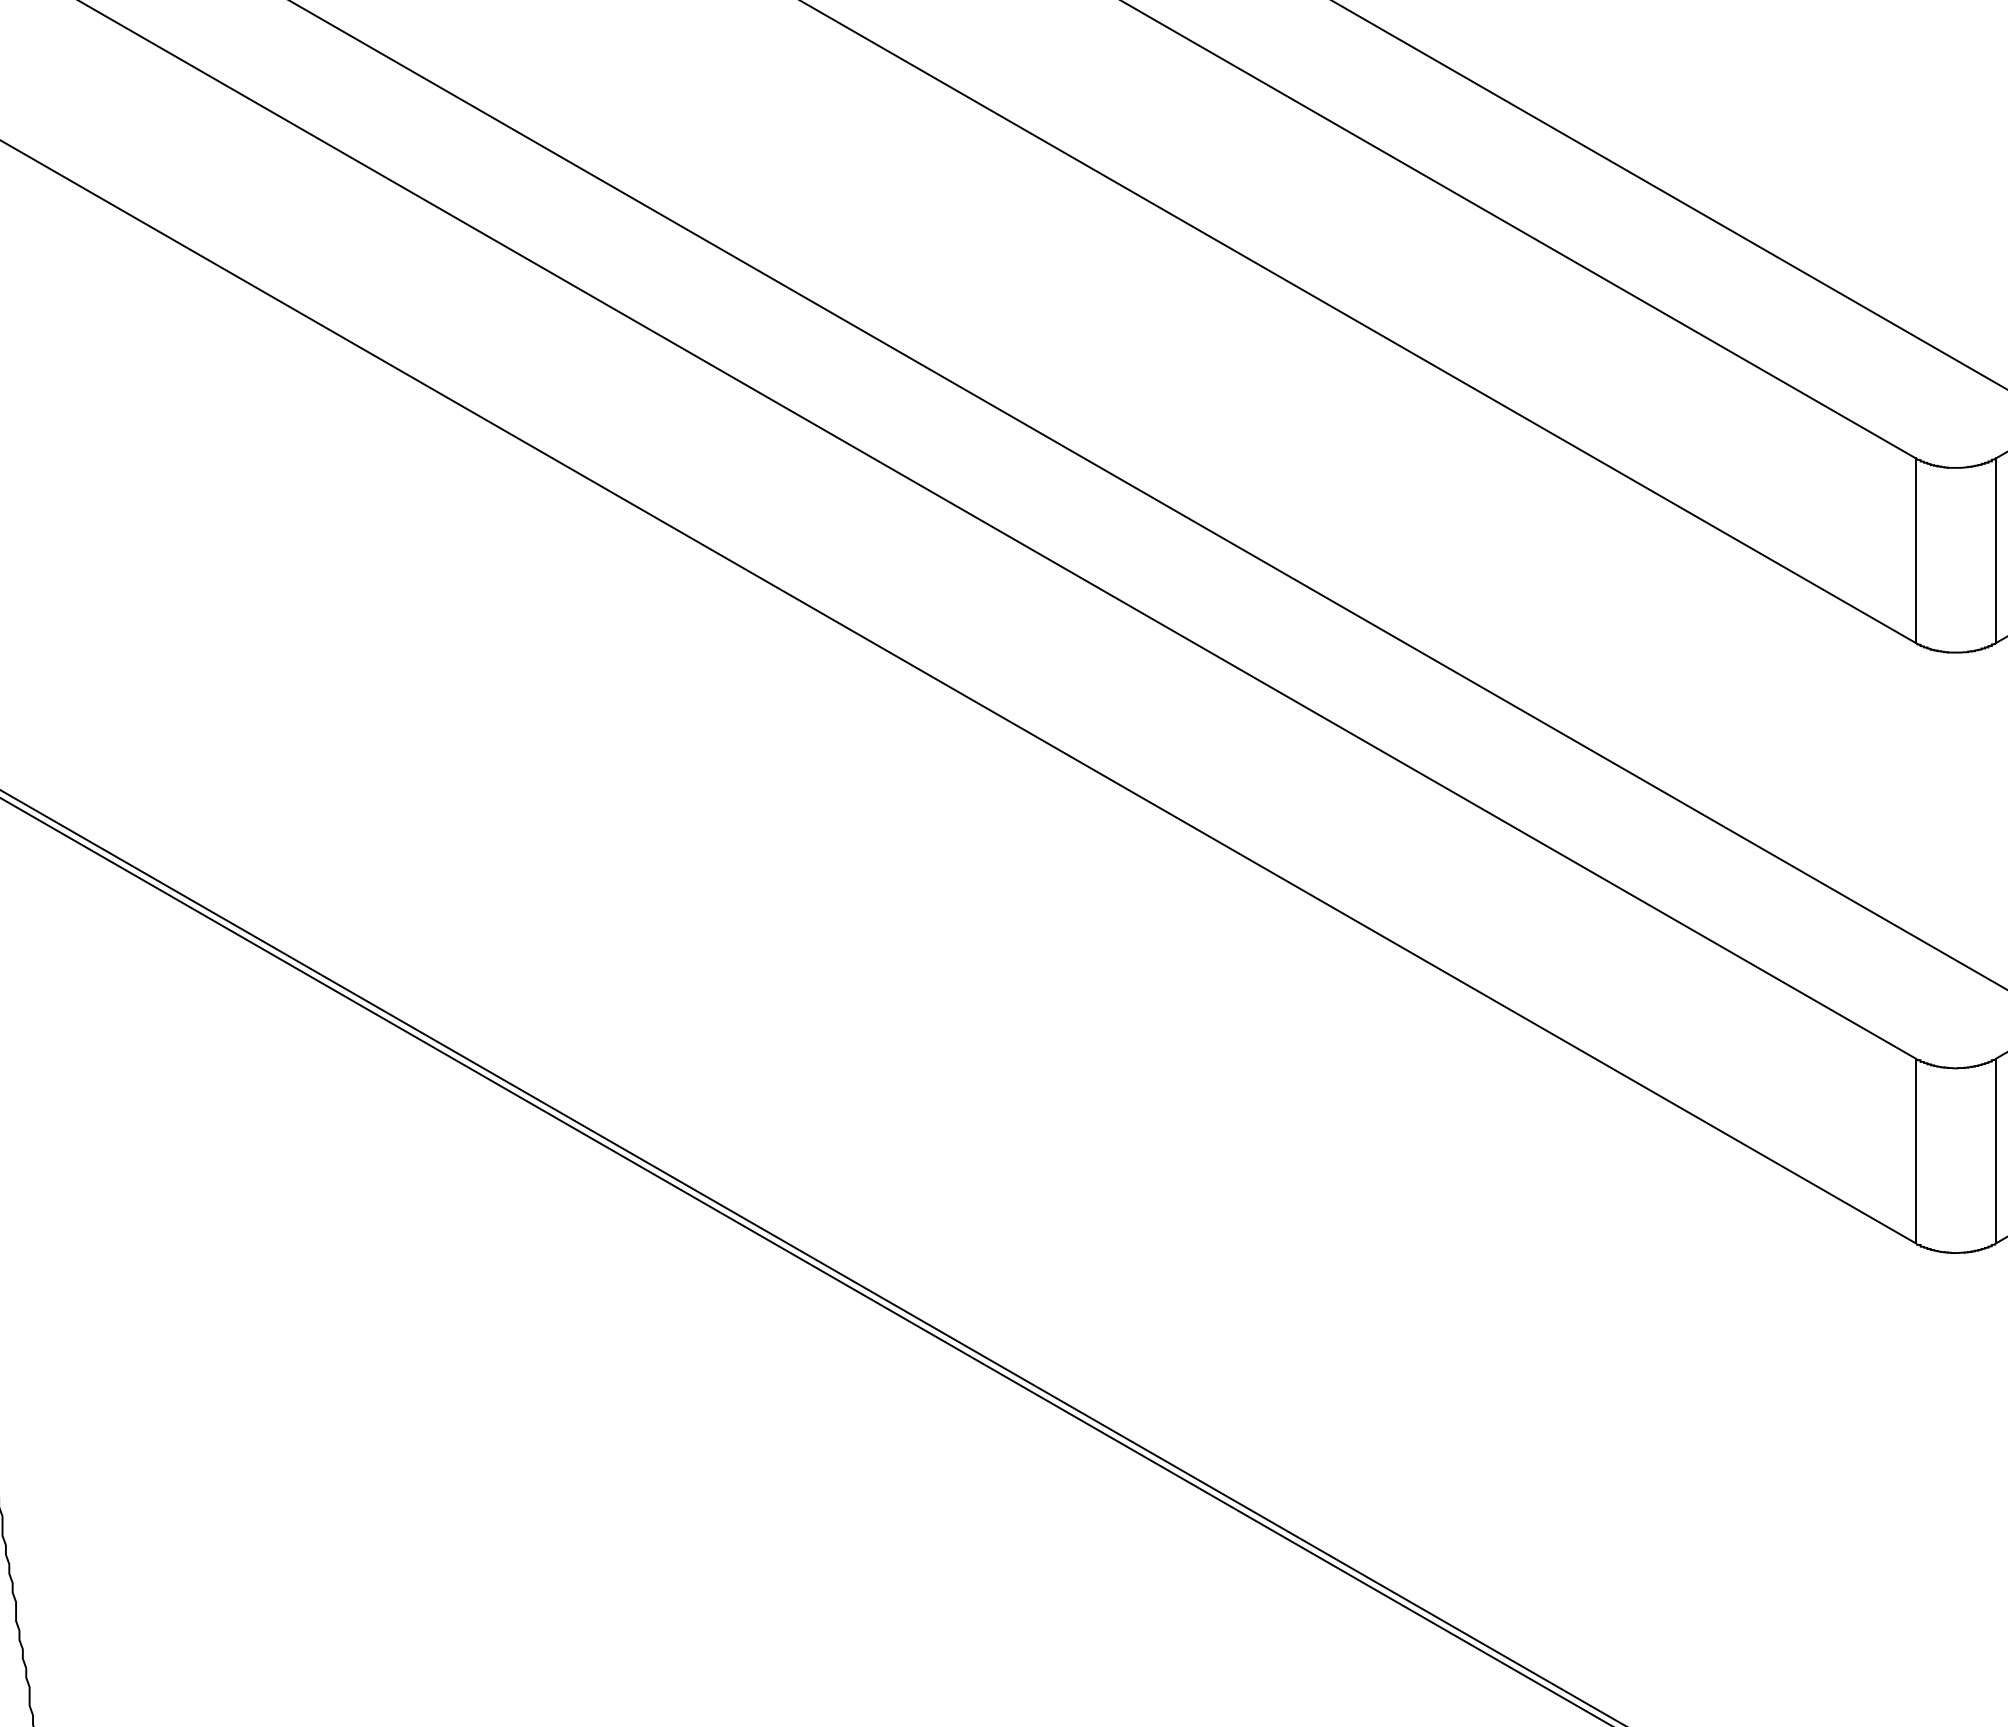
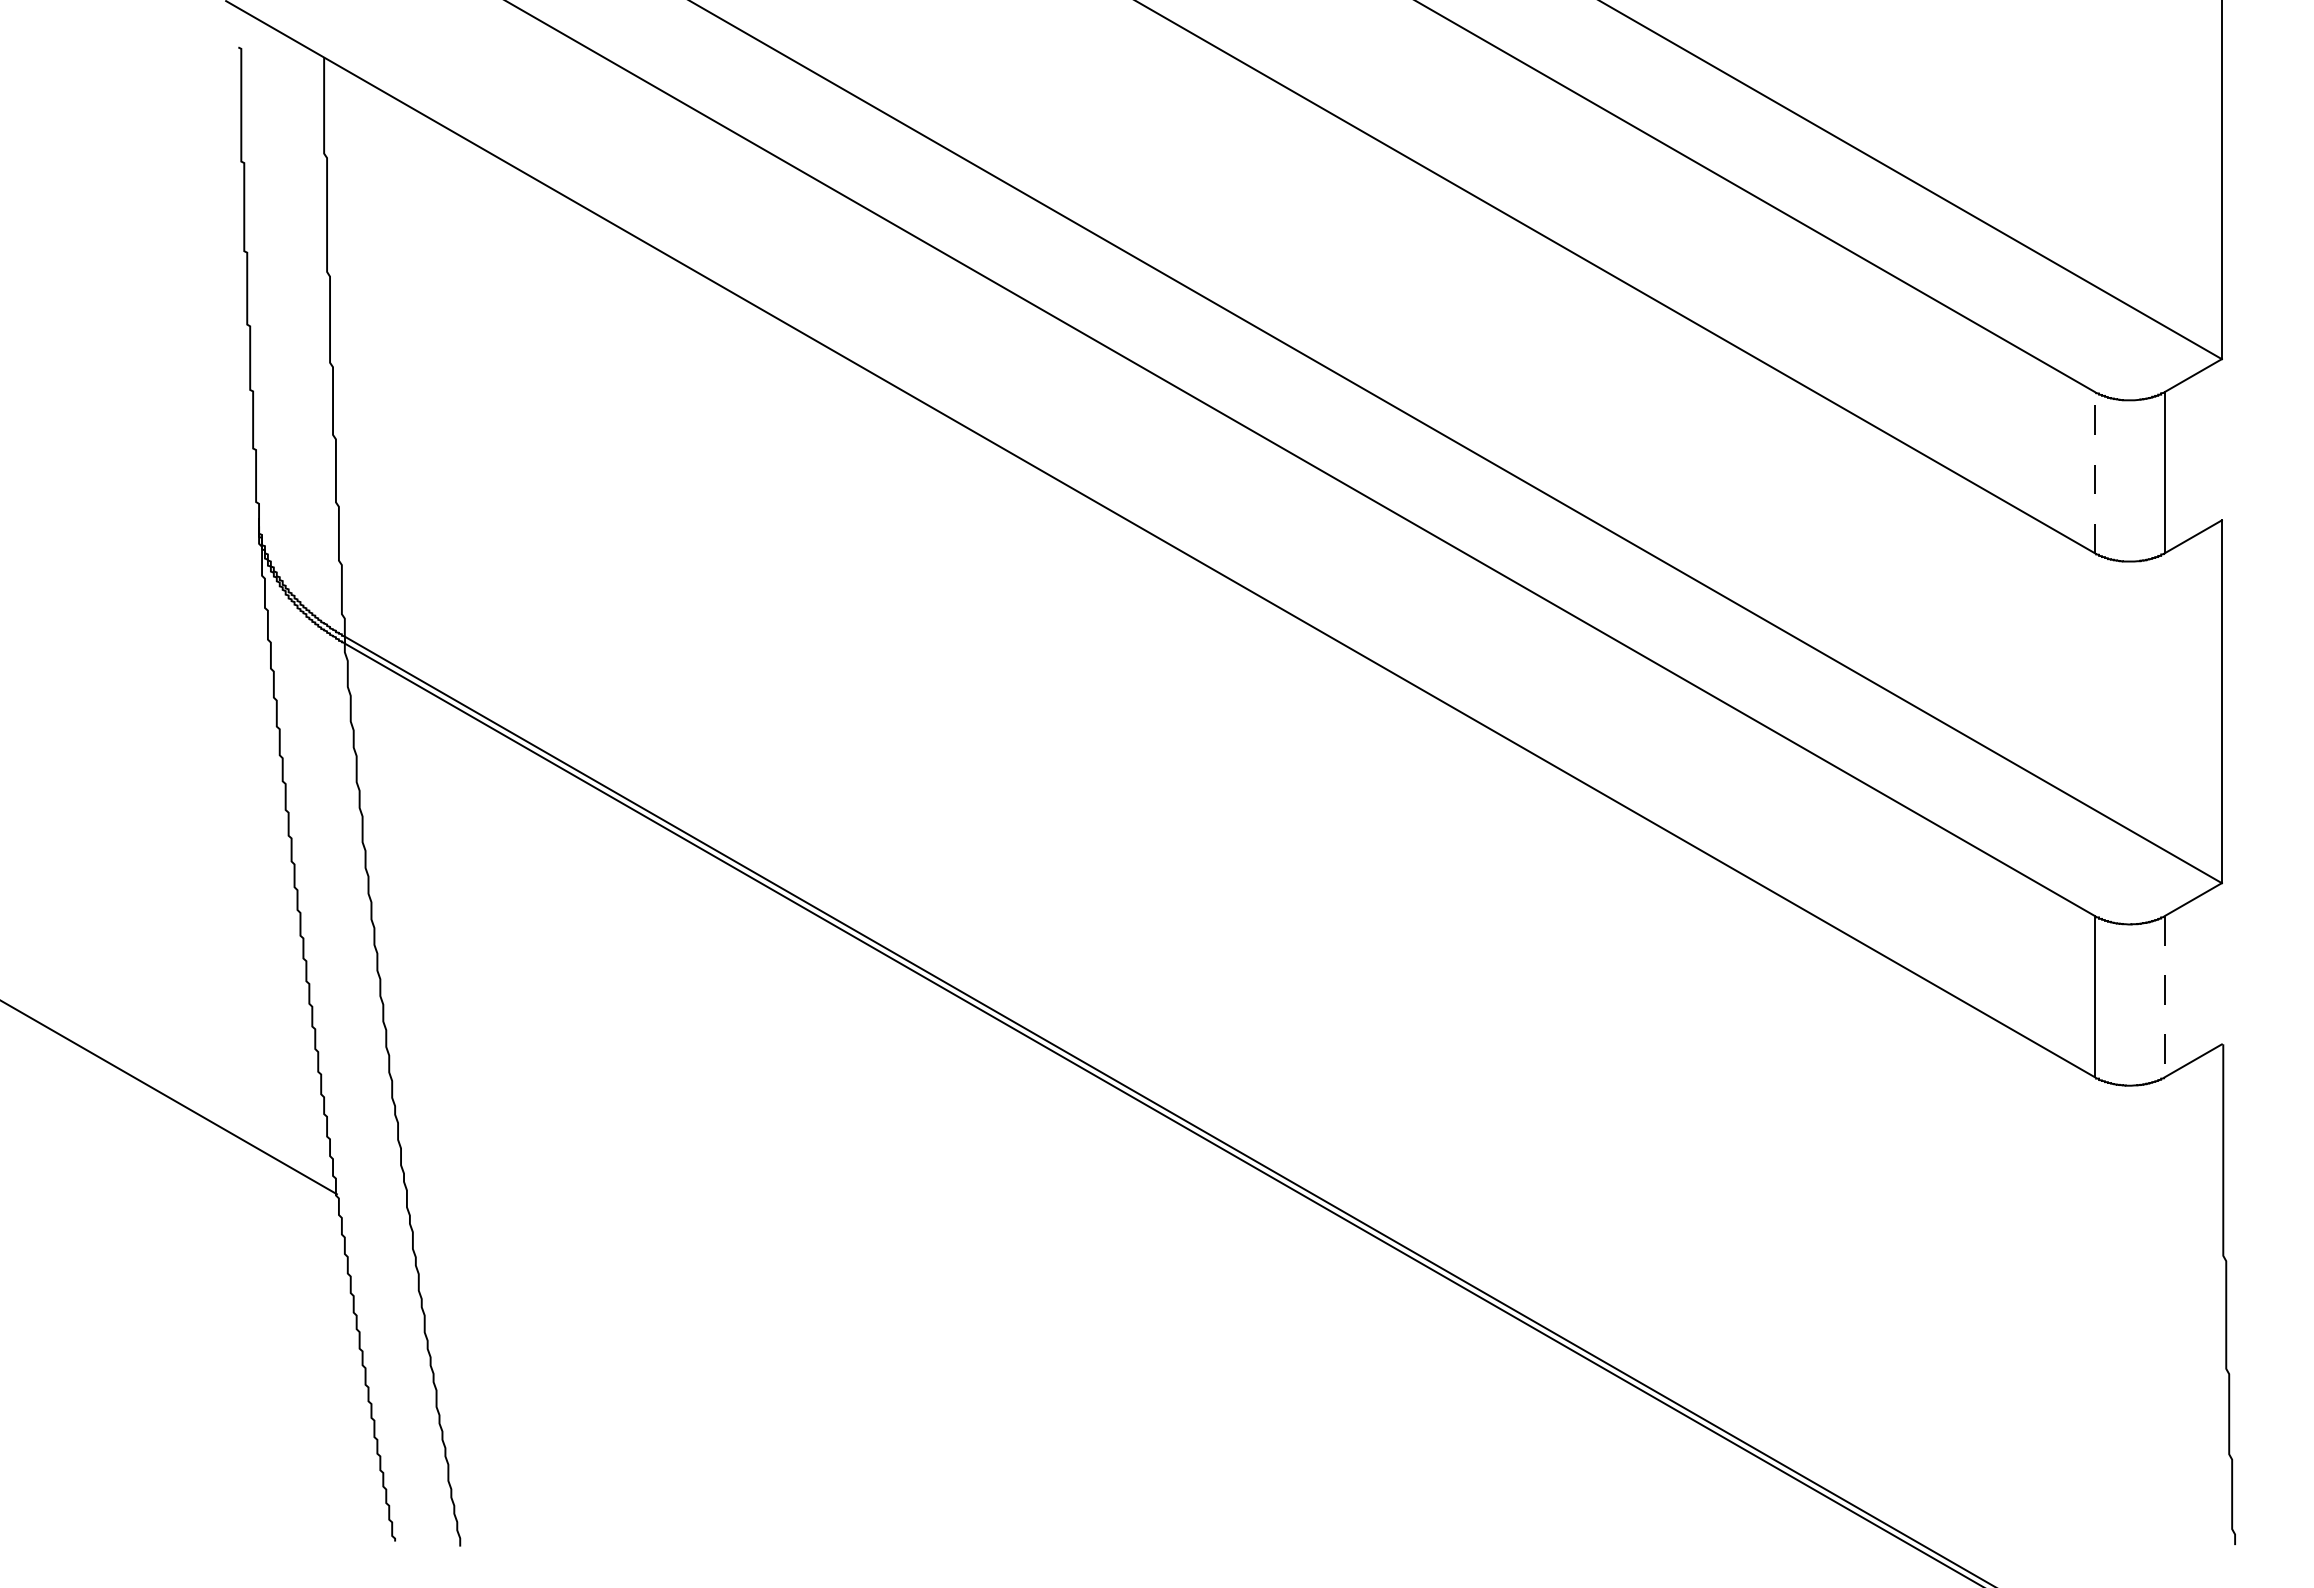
line: (1916, 550) -> (2095, 472), solid -> dashed
line: (1995, 1150) -> (2164, 996), solid -> dashed

